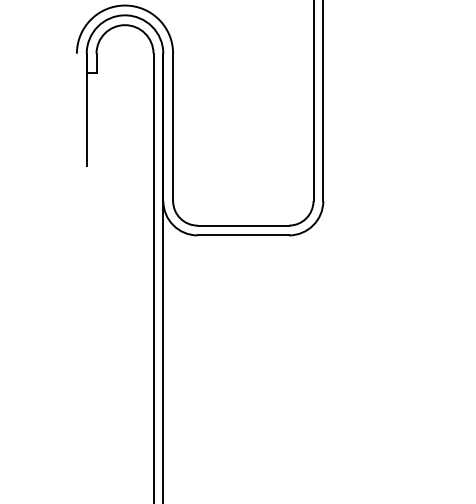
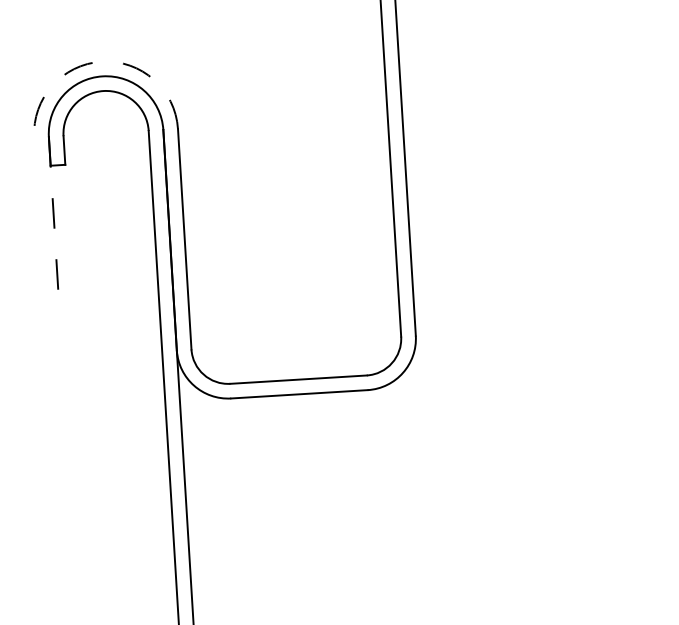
arc: (125, 5) -> (102, 61), solid -> dashed
line: (86, 110) -> (53, 222), solid -> dashed

